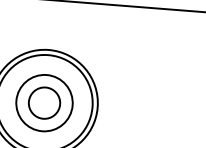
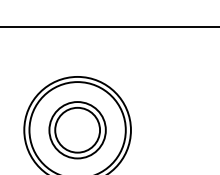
circle: (44, 102) -> (77, 129), size x1.43

